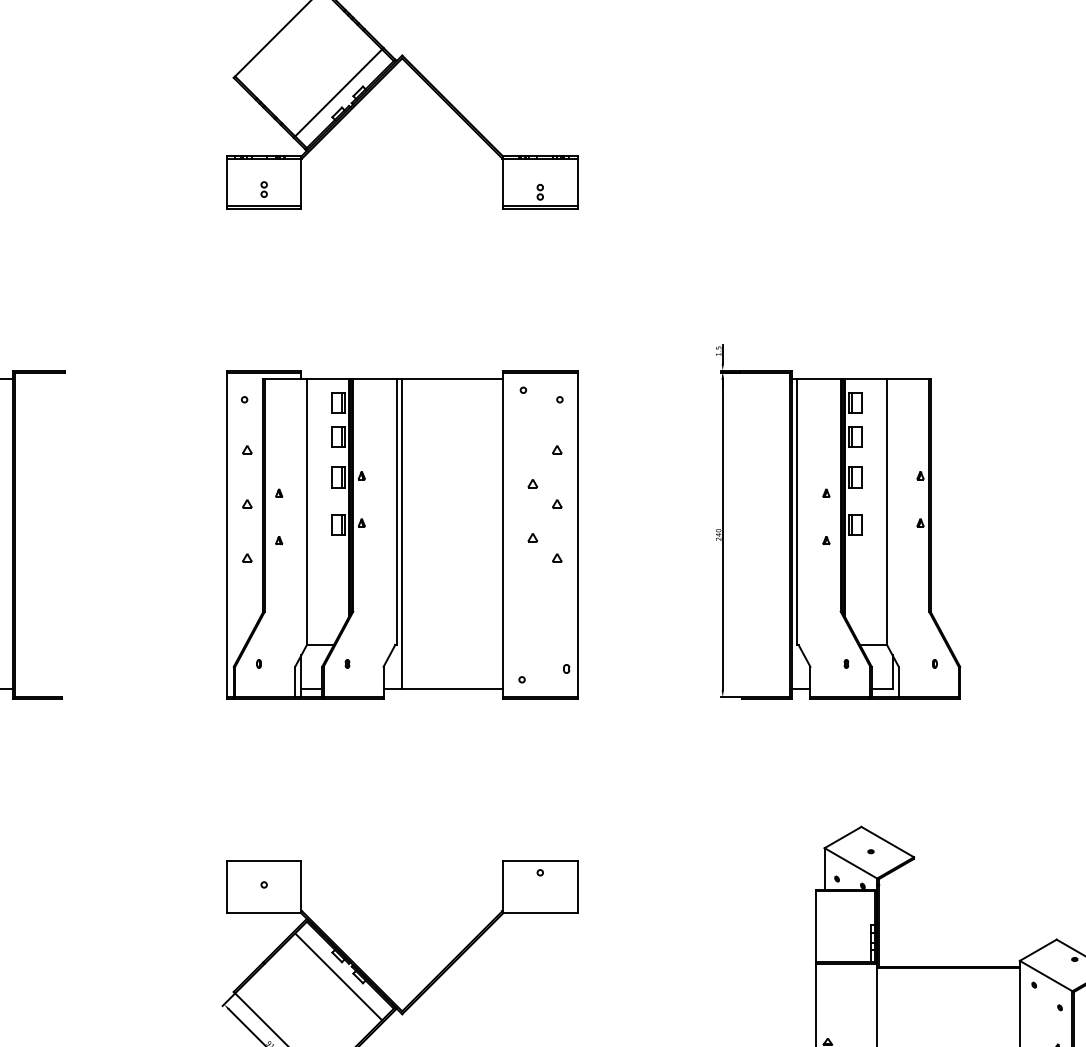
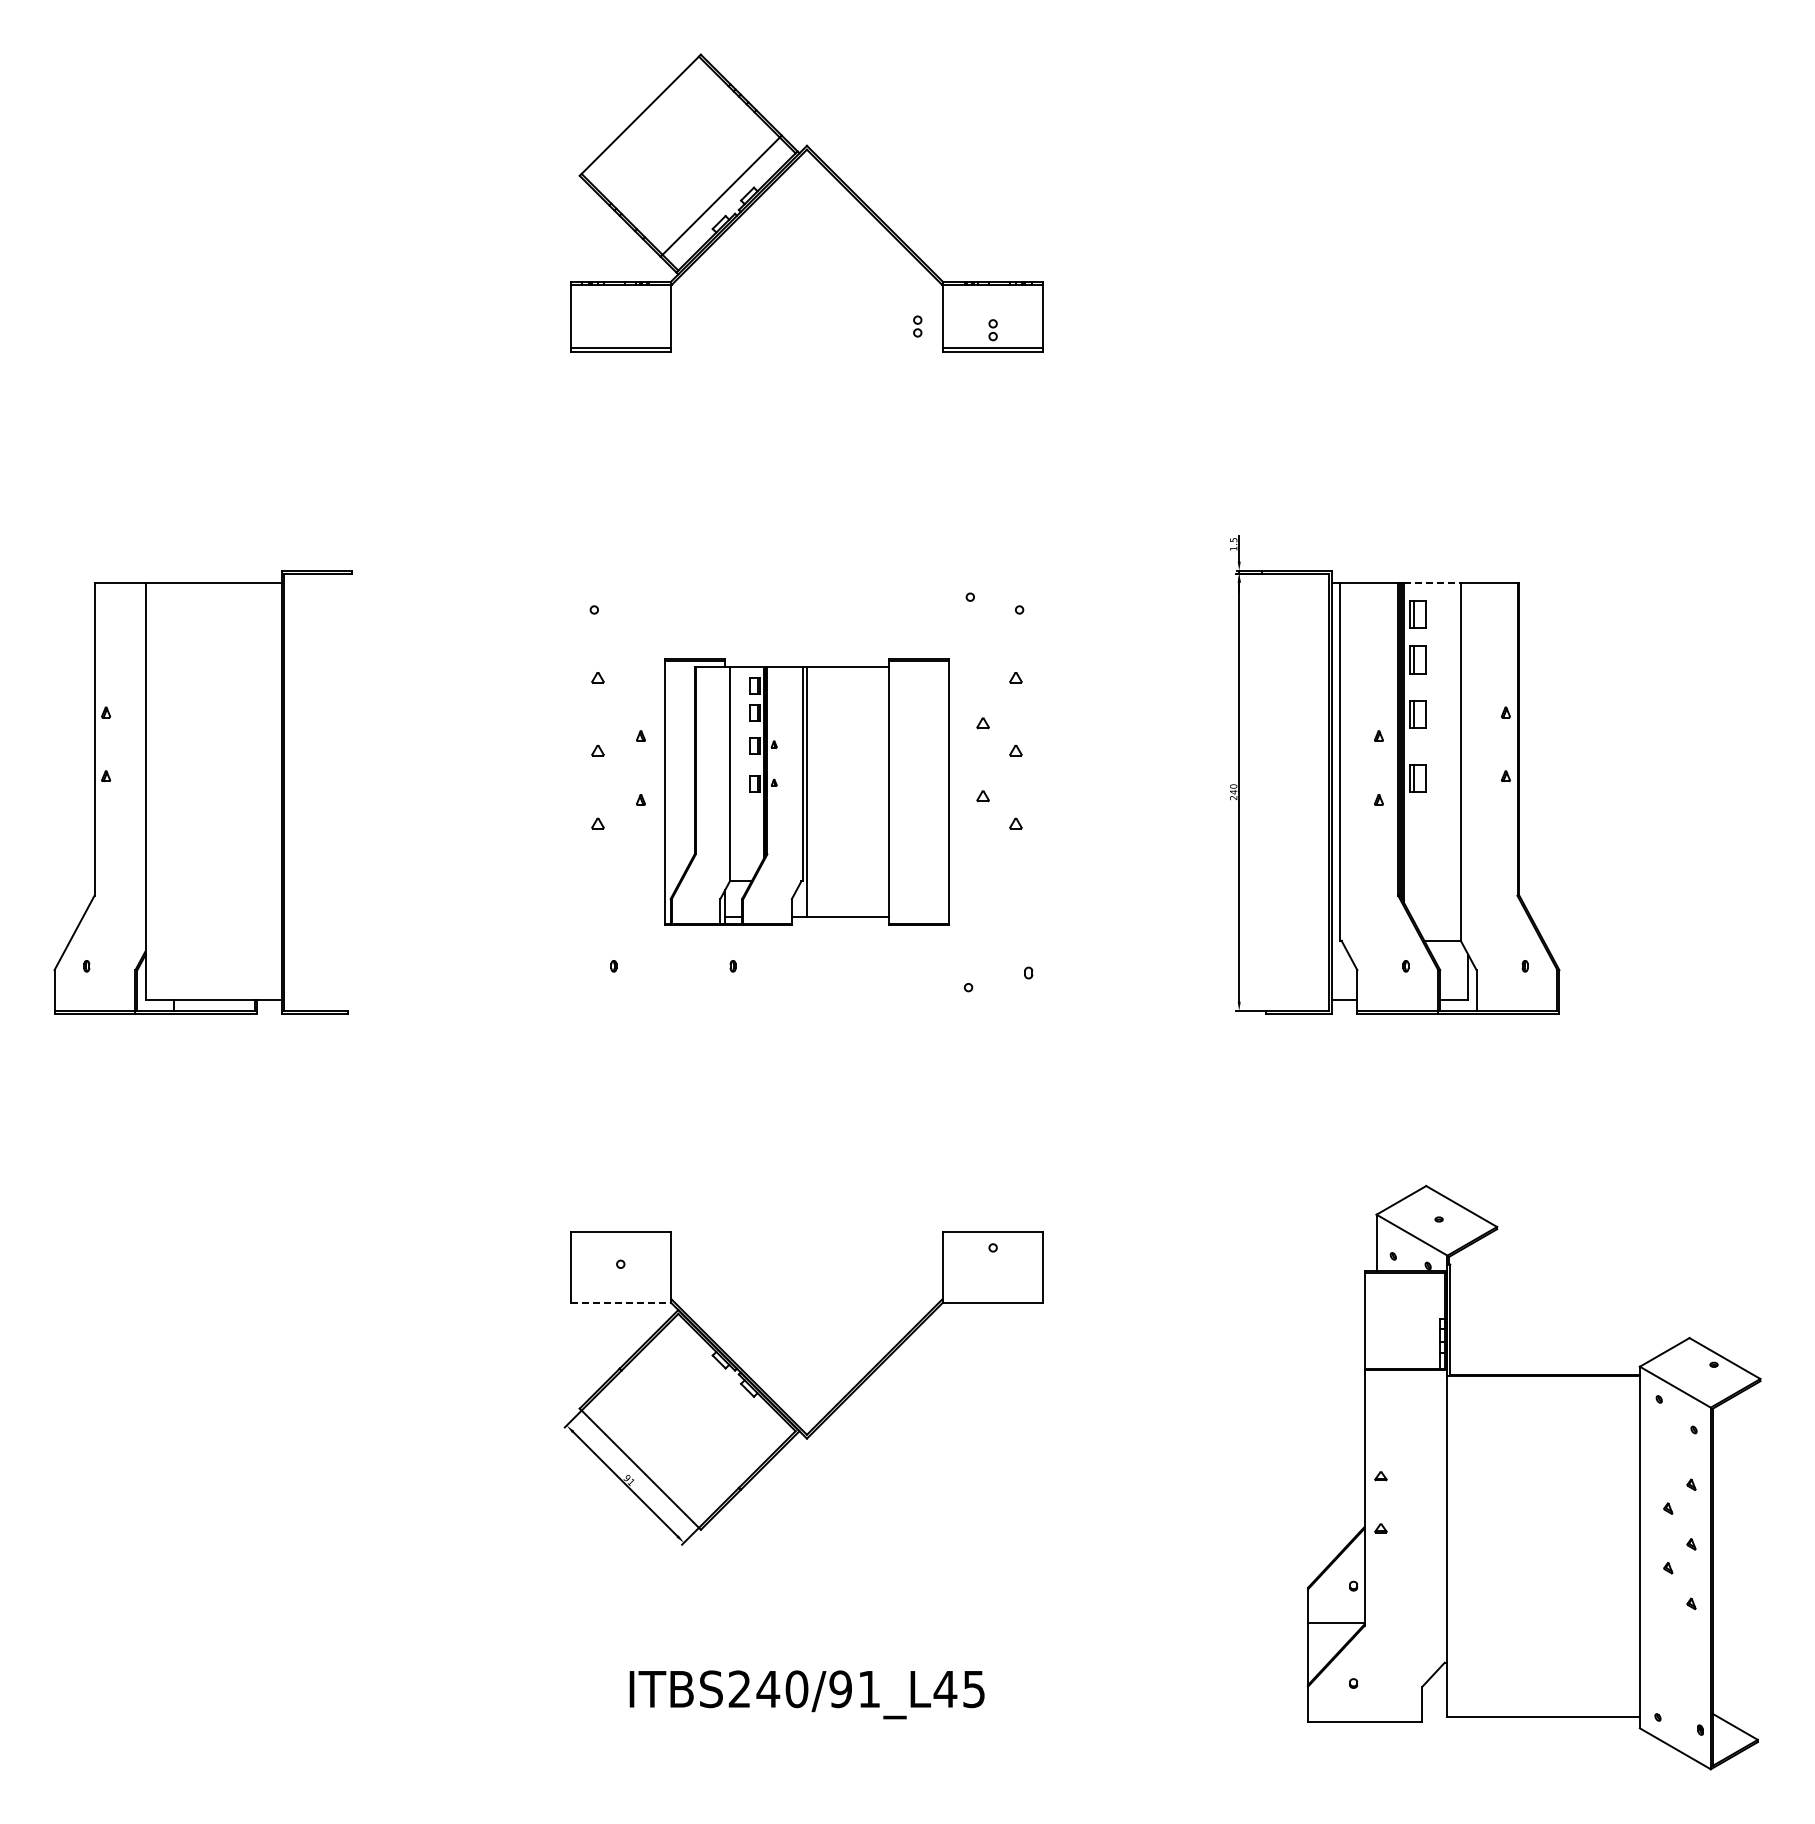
part: (264, 189) -> (917, 326), moved
line: (866, 379) -> (1432, 582), solid -> dashed
part: (401, 535) -> (806, 792), size x0.6
line: (264, 913) -> (621, 1302), solid -> dashed
line: (338, 976) -> (720, 1387), removed

